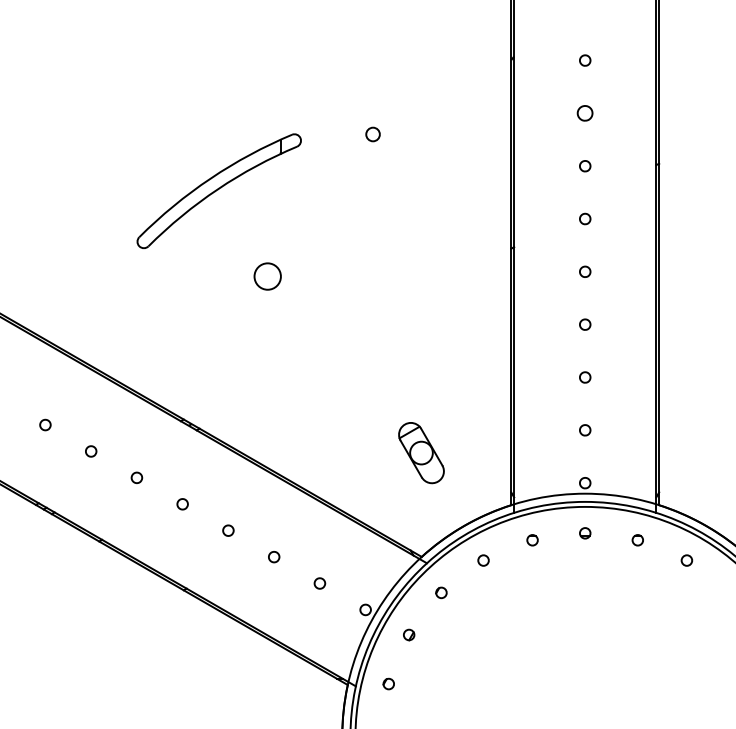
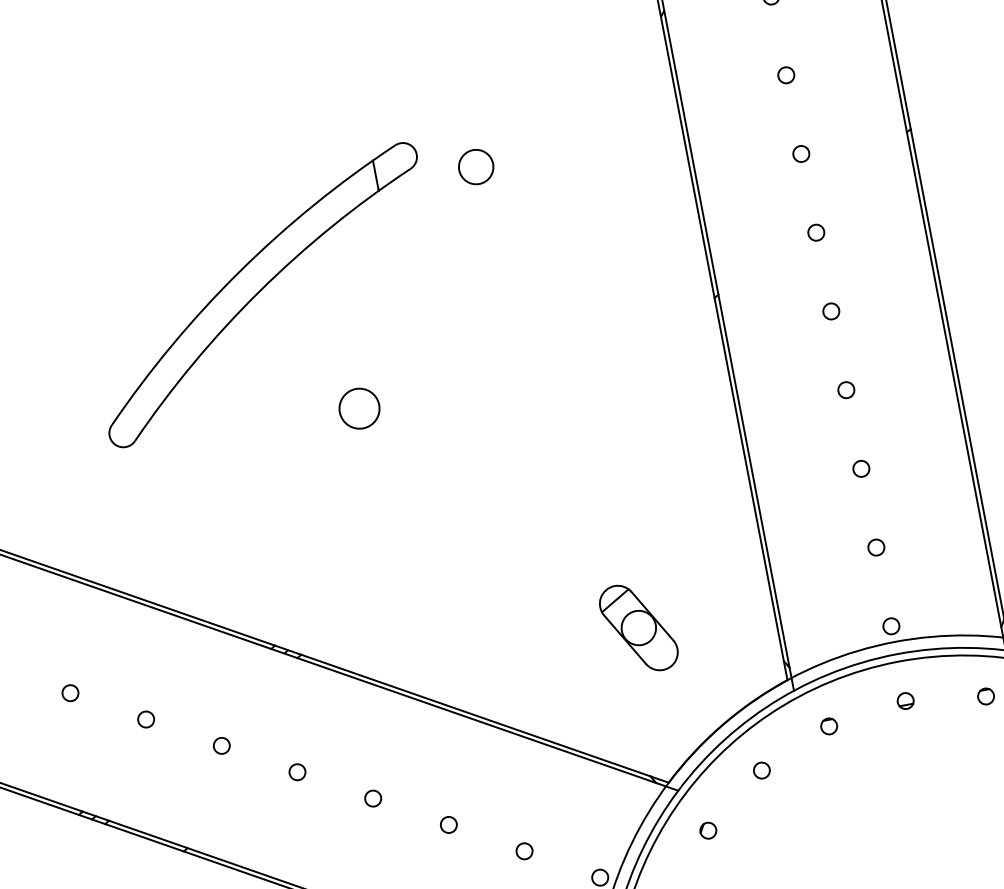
part: (585, 113) -> (786, 75), size x0.71
circle: (372, 134) -> (475, 167), size x1.67
part: (218, 191) -> (261, 295), size x1.43

